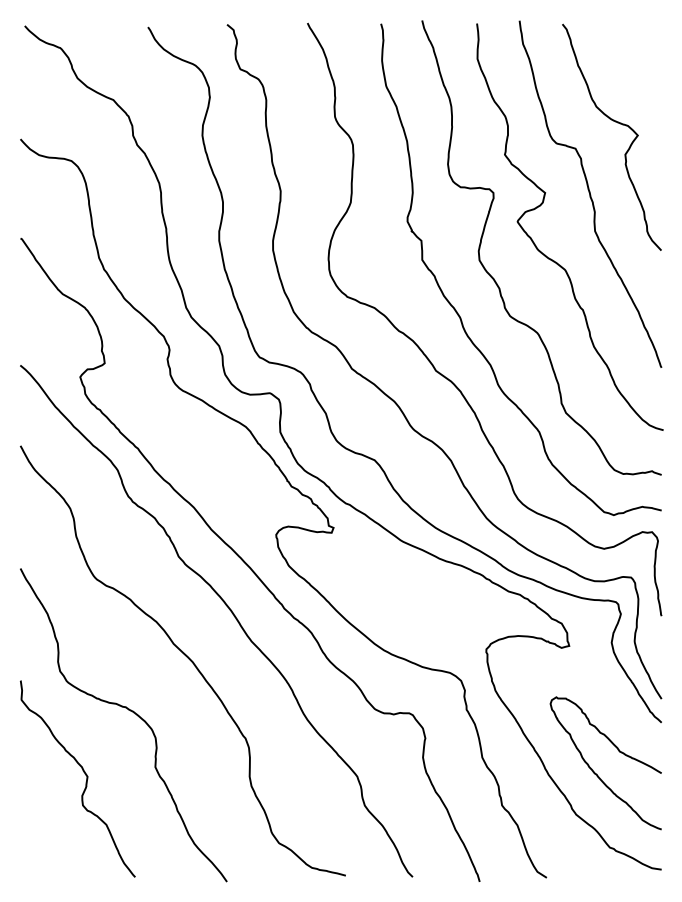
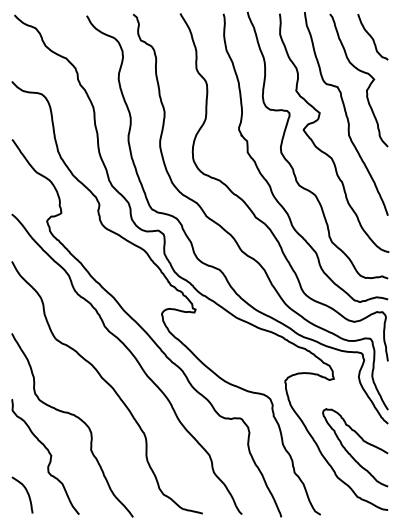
curve: (635, 64) -> (372, 37), added
curve: (45, 839) -> (26, 492), added

